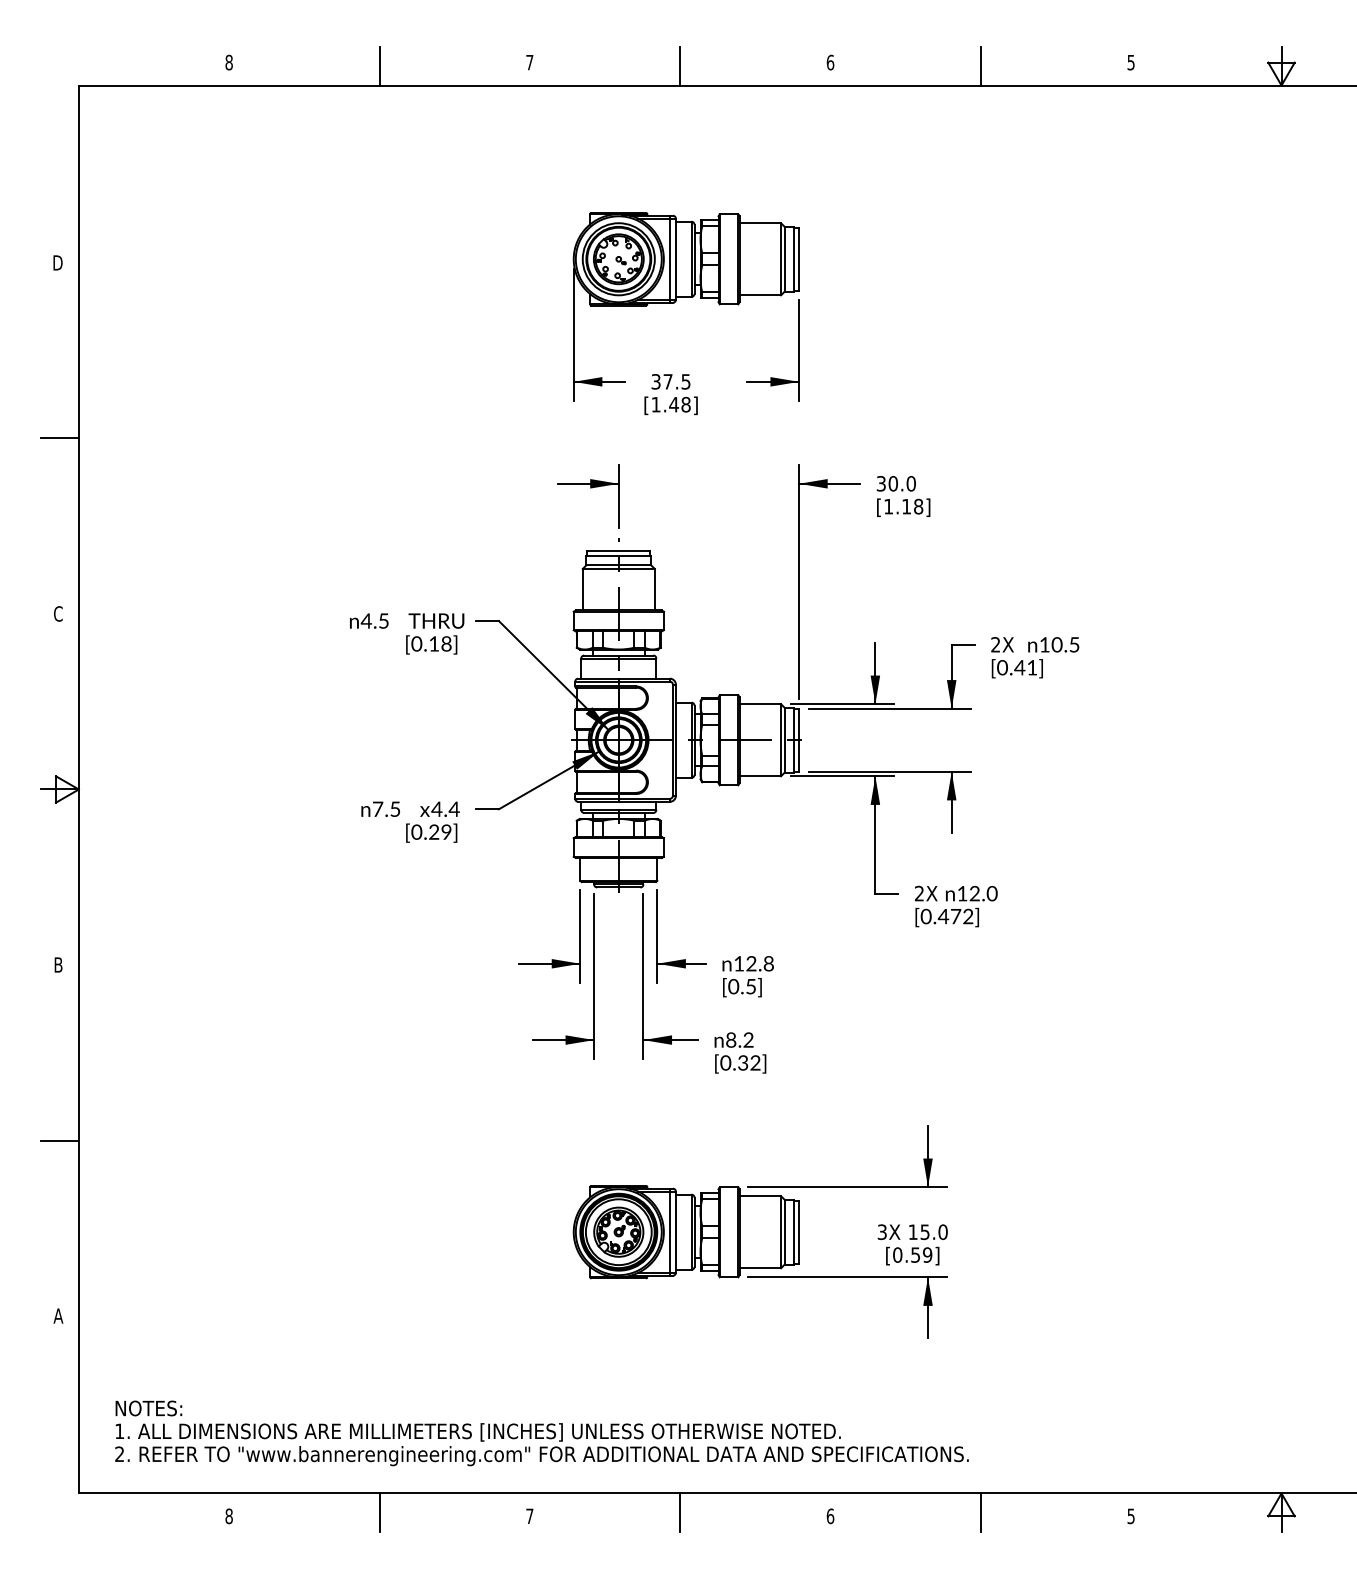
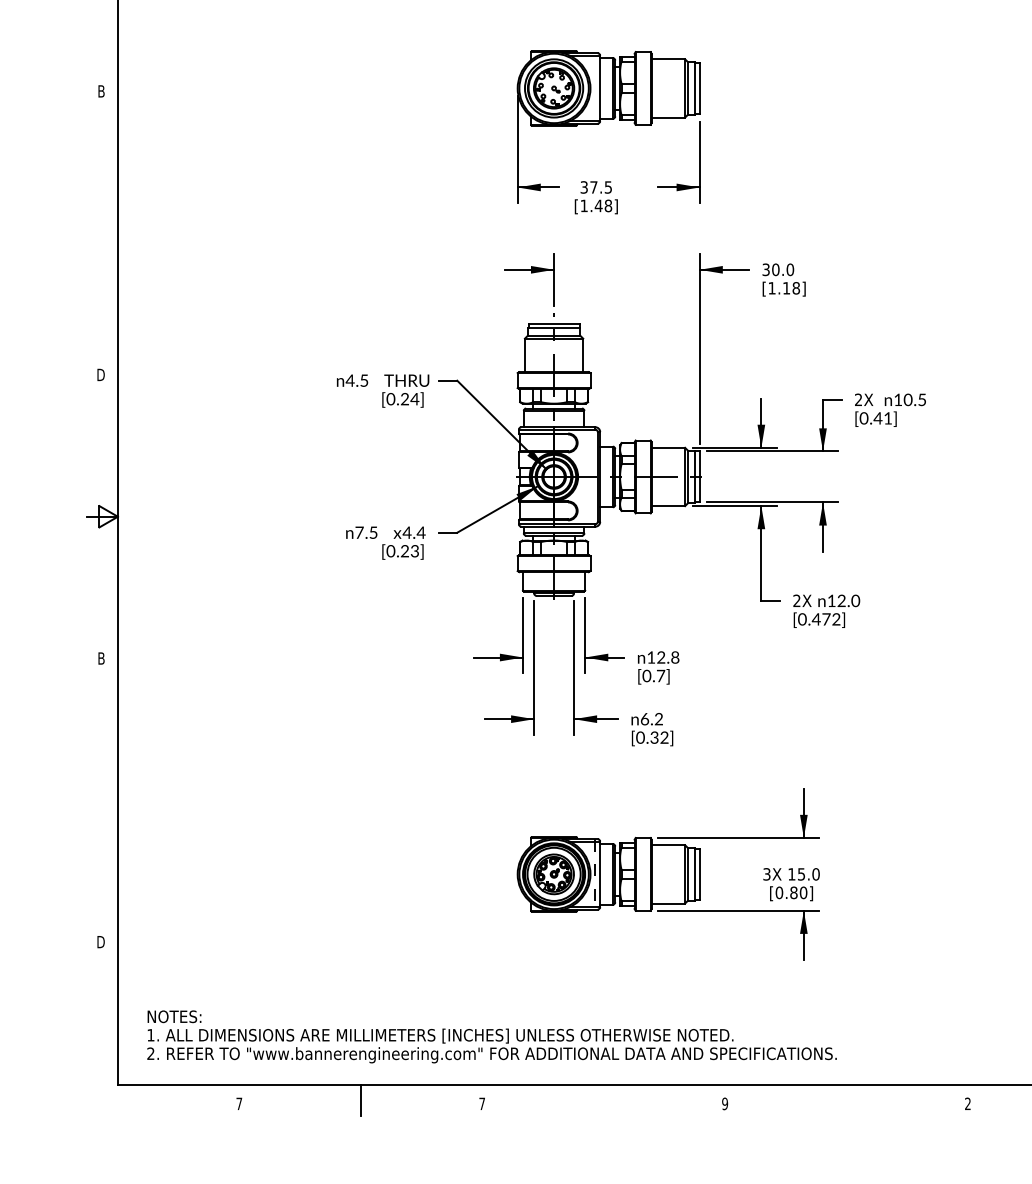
line: (669, 258) -> (595, 87), removed
text: (57, 262) -> (100, 91), D -> B
line: (59, 438) -> (102, 233), removed
text: (57, 613) -> (100, 374), C -> D
text: (440, 643) -> (410, 398), [0.18] -> [0.24]
text: (446, 832) -> (414, 551), [0.29] -> [0.23]
text: (751, 986) -> (661, 675), [0.5] -> [0.7]
text: (731, 1039) -> (645, 718), 8.2 -> 6.2
line: (59, 1140) -> (102, 800), removed
line: (669, 1232) -> (595, 874), solid -> dashed
text: (921, 1254) -> (798, 892), [0.59] -> [0.80]
text: (58, 1315) -> (101, 941), A -> D
line: (680, 1512) -> (603, 1100), removed
line: (980, 1512) -> (846, 1100), removed
text: (228, 1516) -> (238, 1104), 8 -> 7
text: (830, 1516) -> (725, 1104), 6 -> 9
text: (1130, 1516) -> (967, 1104), 5 -> 2

